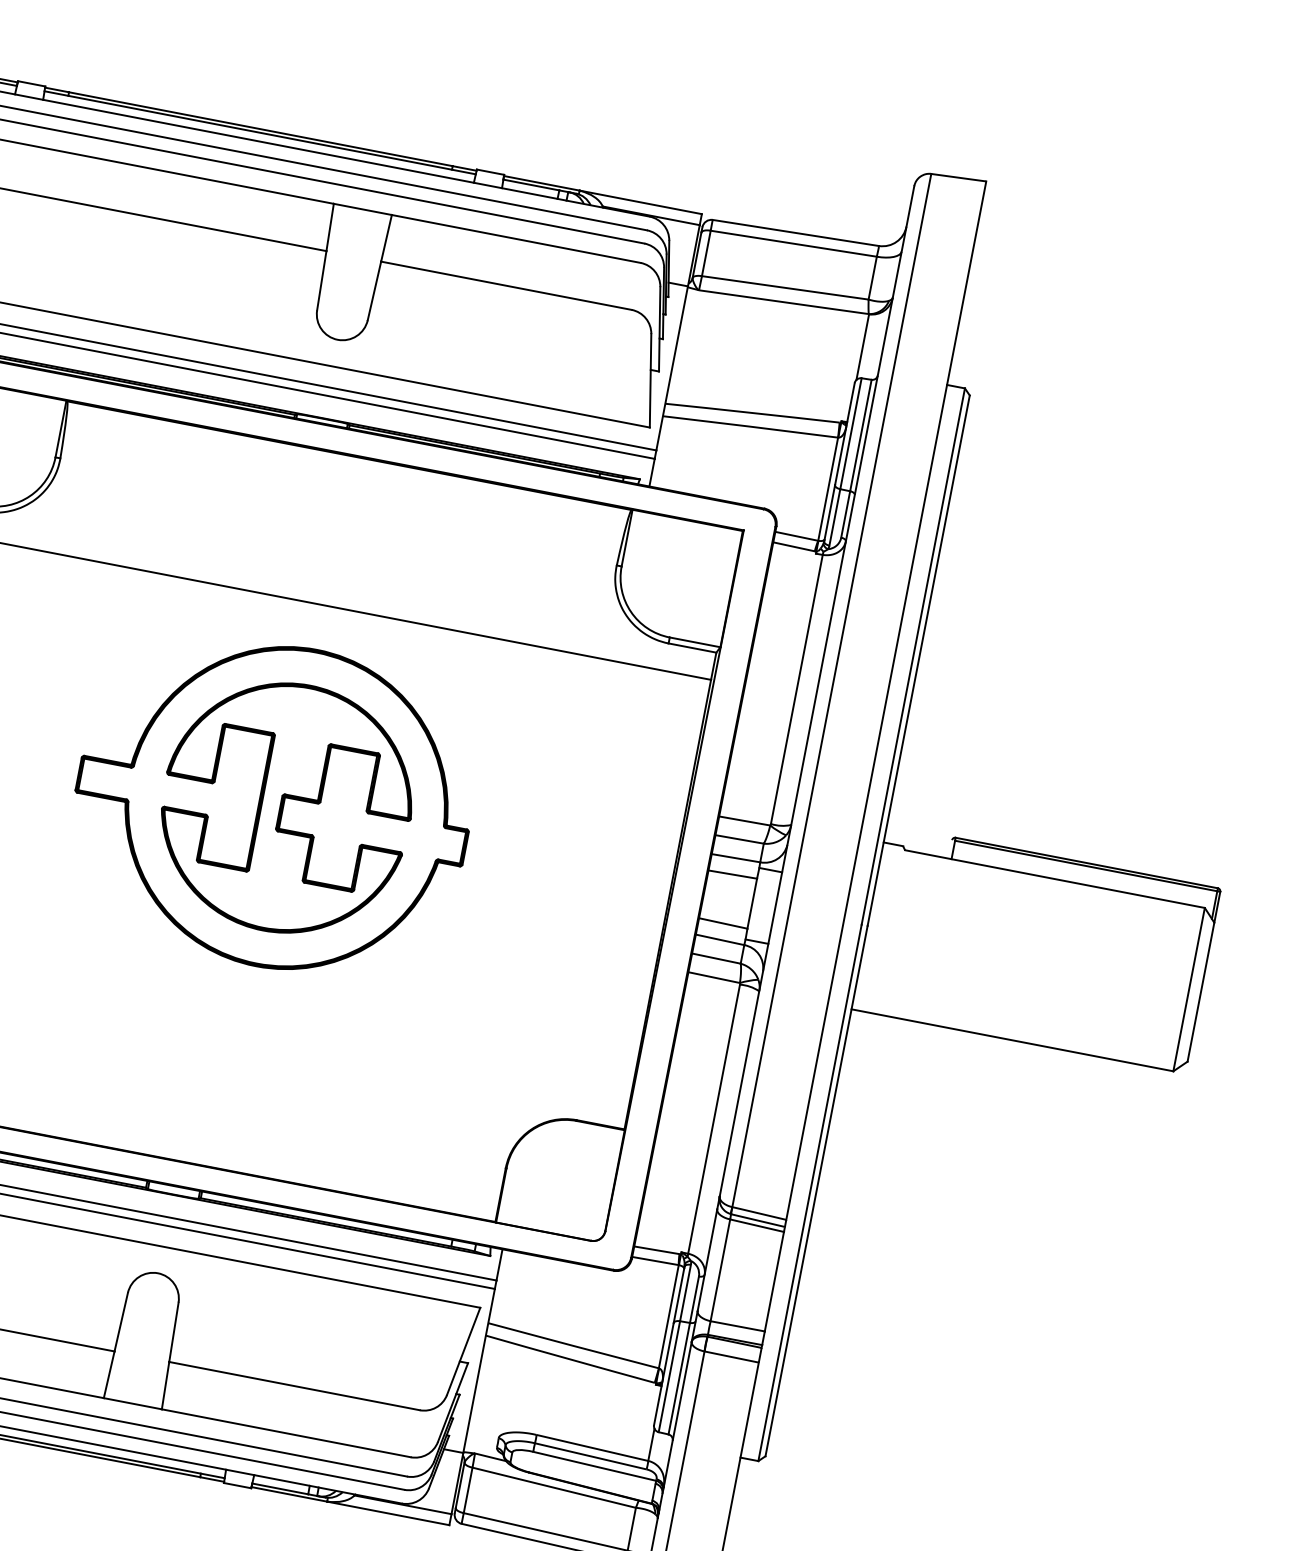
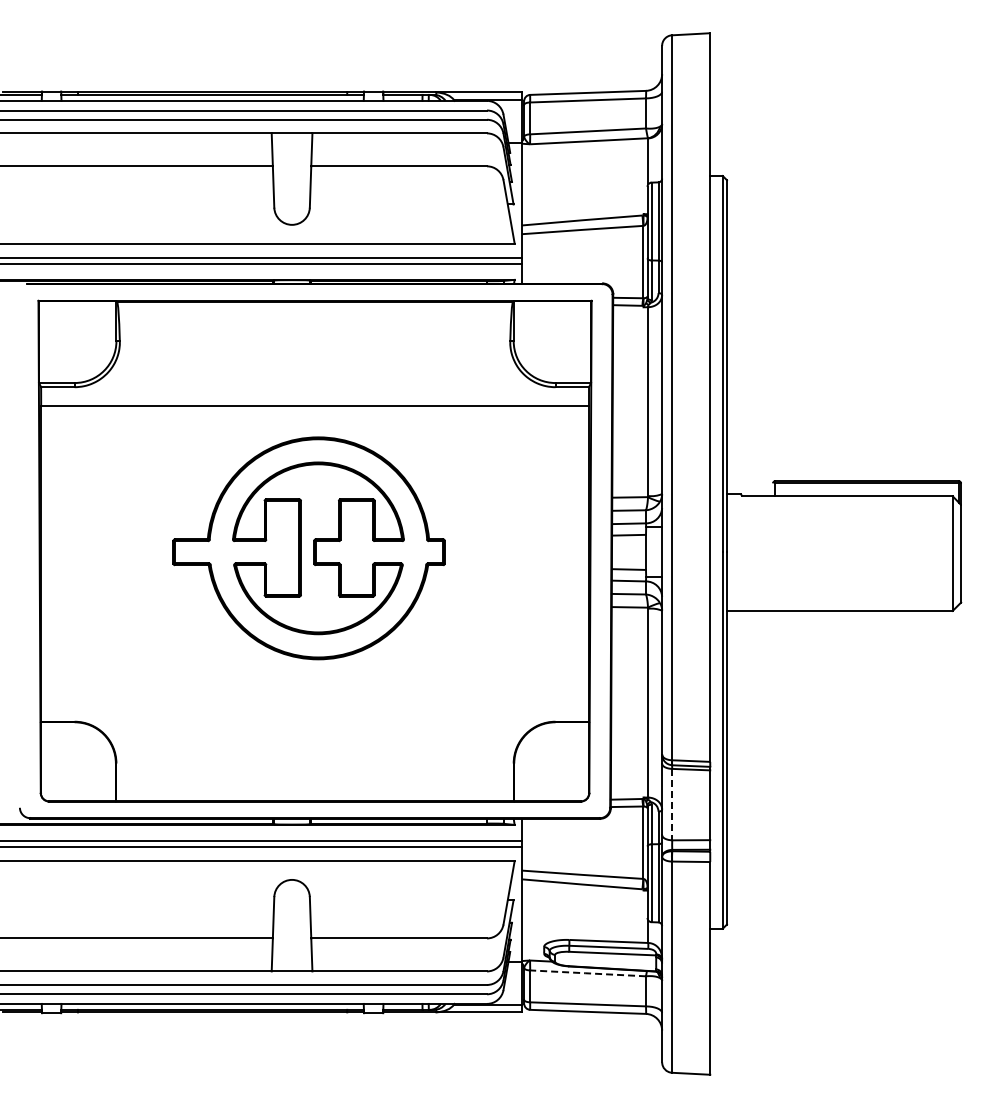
line: (720, 1270) -> (672, 804), solid -> dashed
line: (553, 1487) -> (587, 973), solid -> dashed

